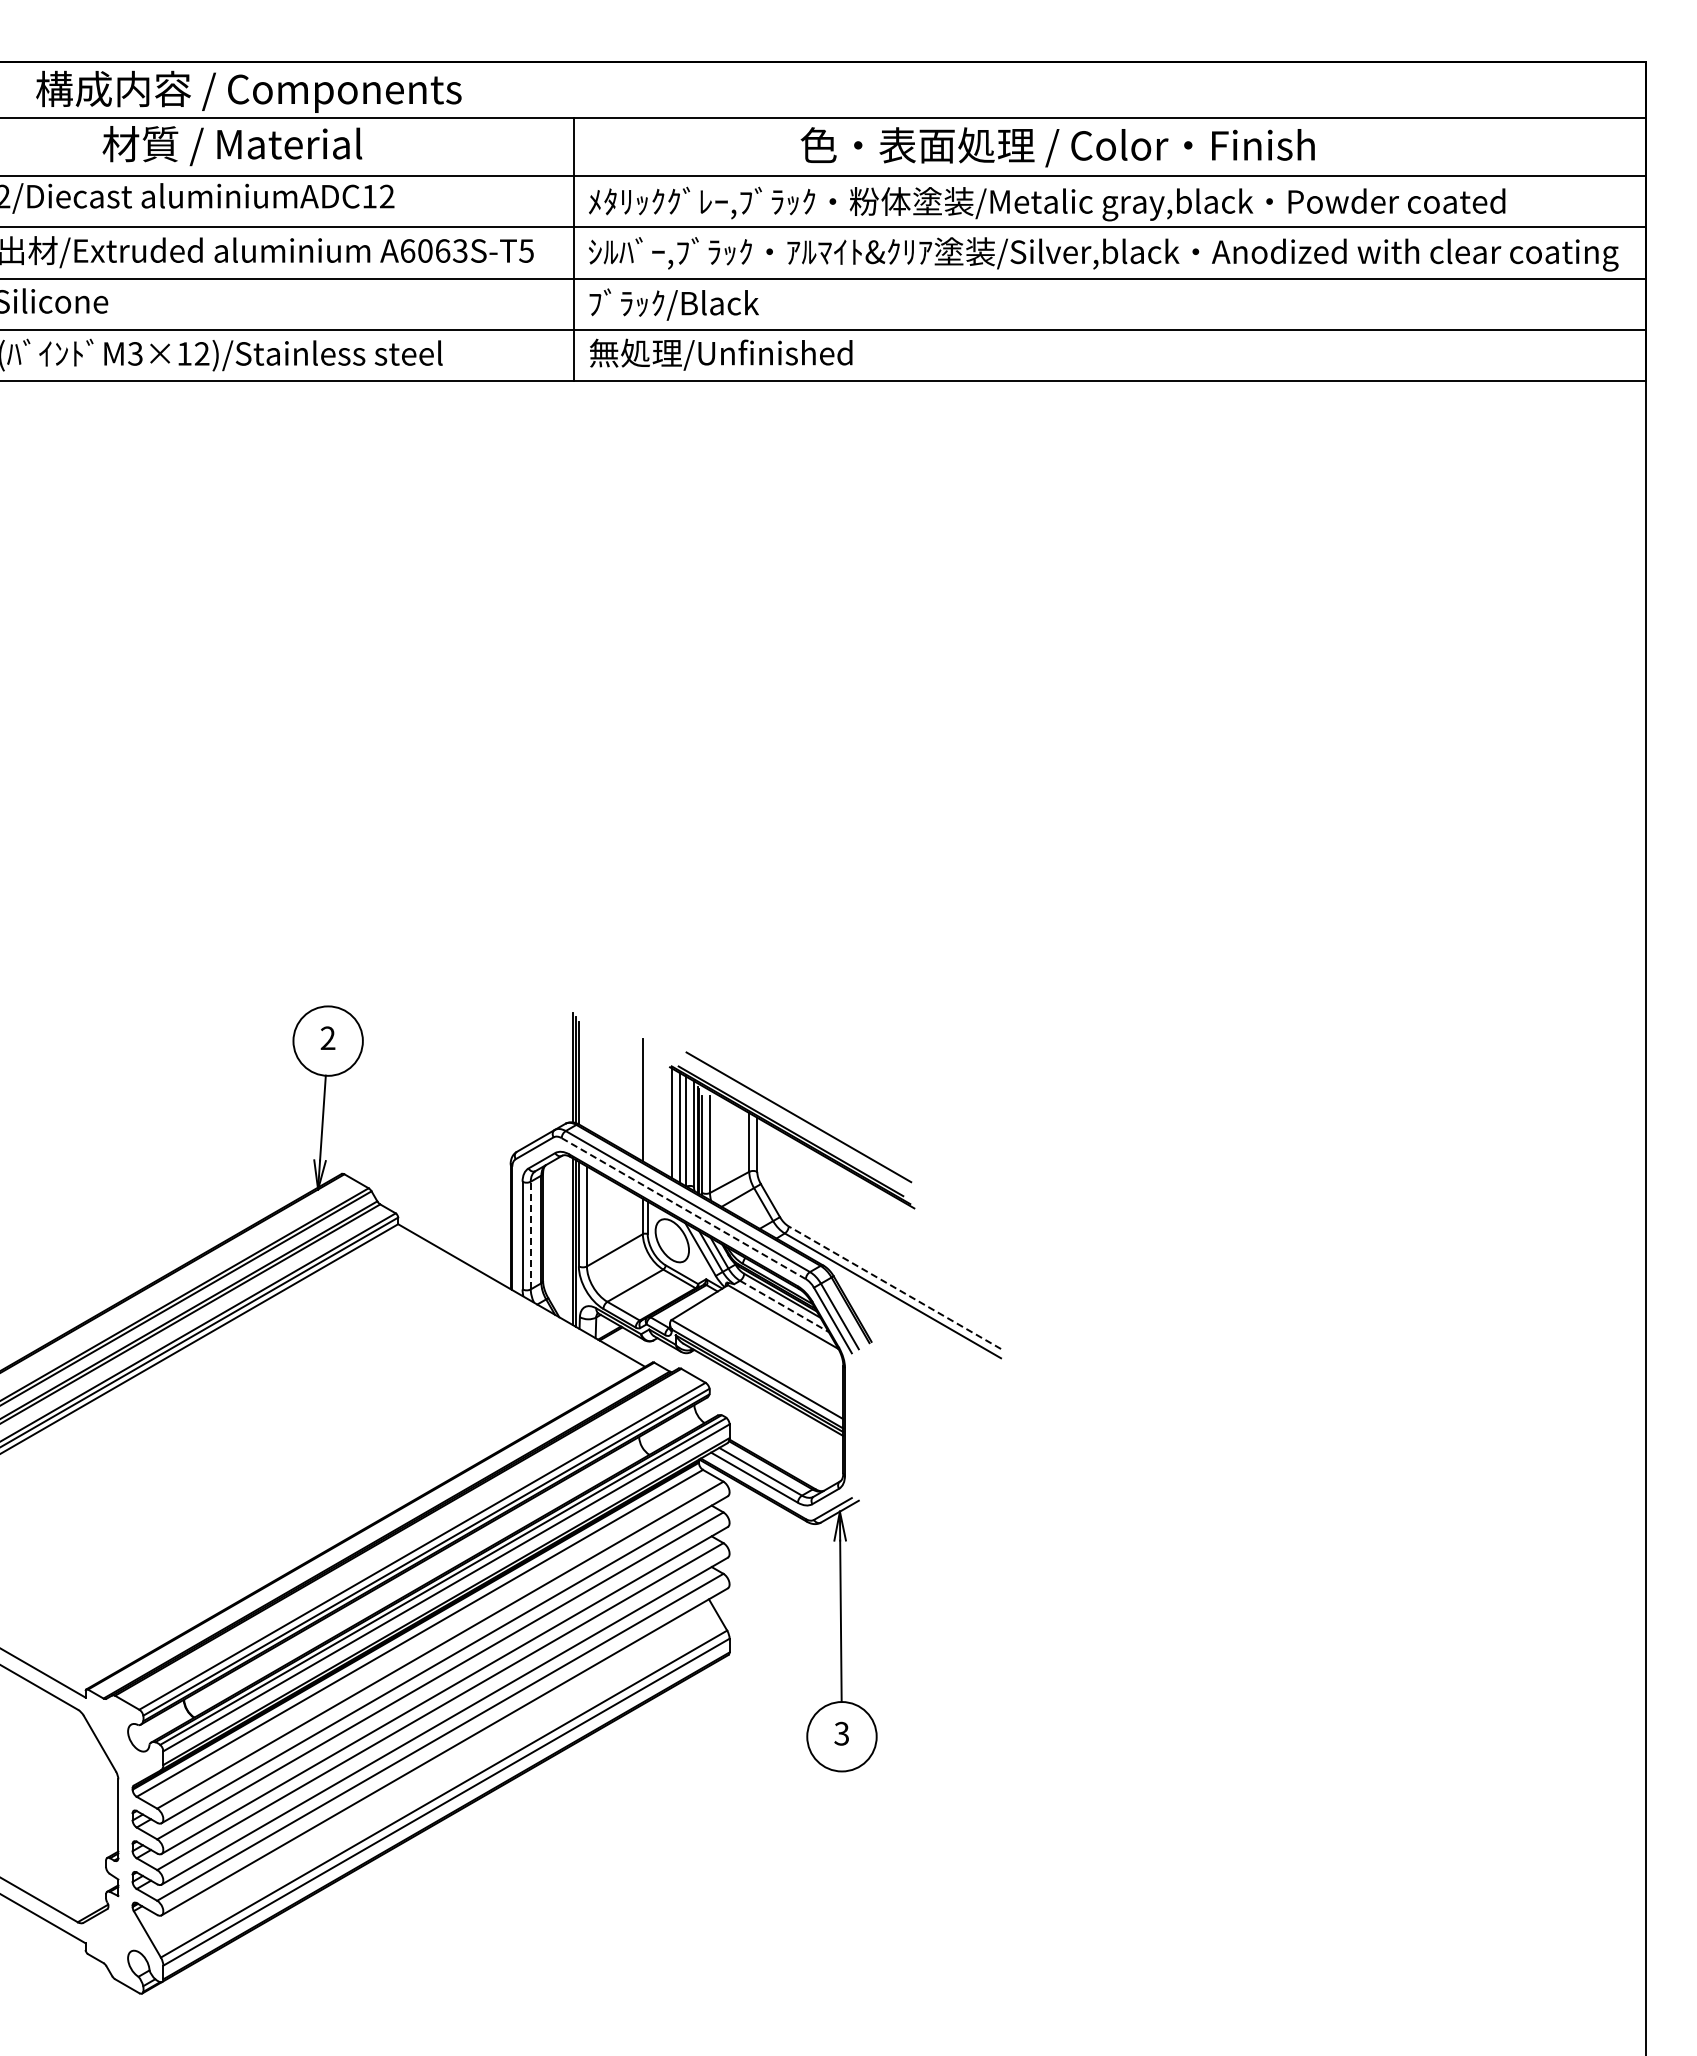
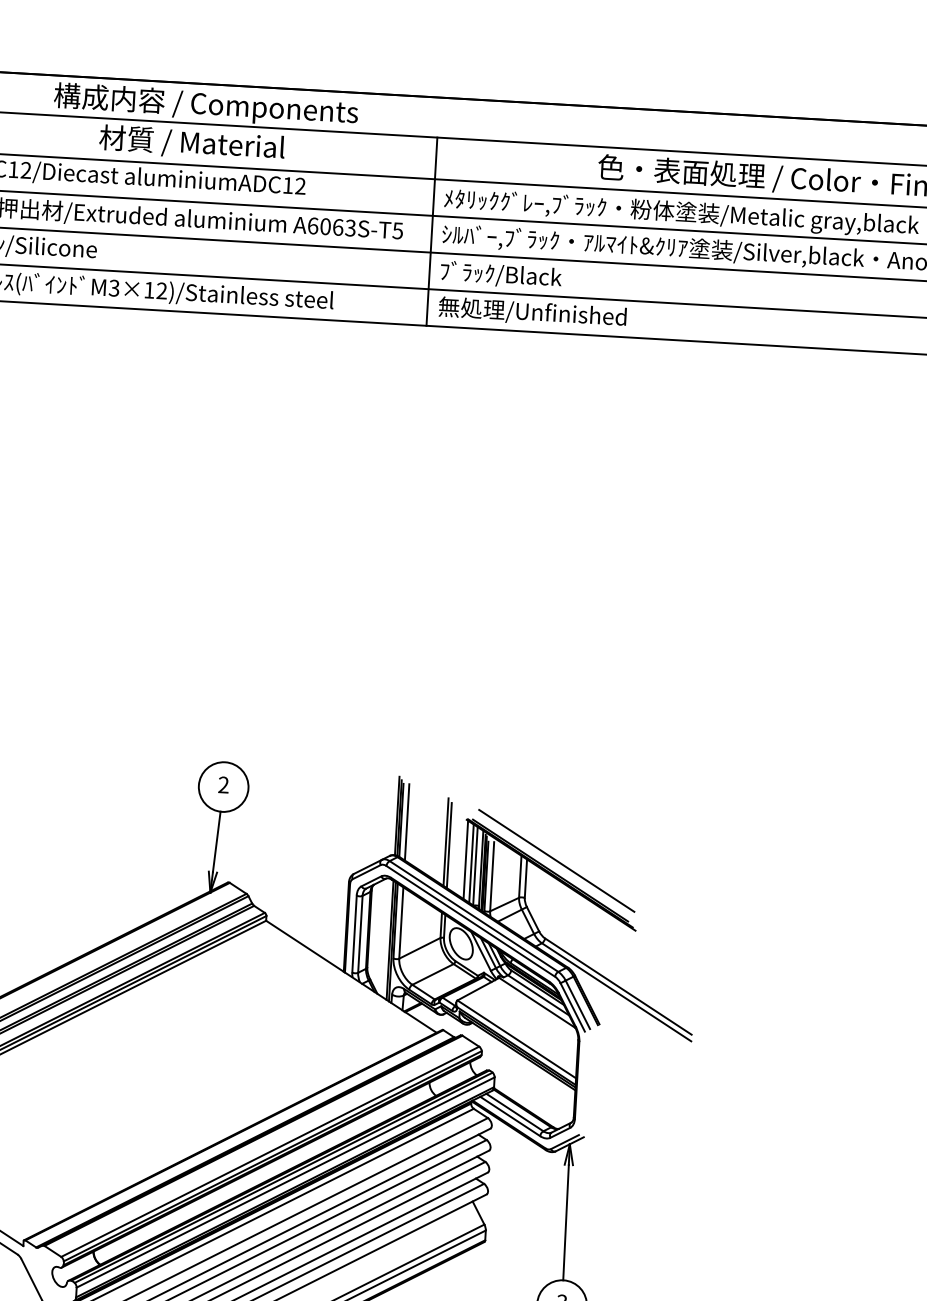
line: (586, 1075) -> (406, 822), added
line: (647, 1104) -> (449, 845), added
line: (683, 1208) -> (470, 921), dashed -> solid
line: (530, 1235) -> (360, 934), dashed -> solid
line: (894, 1287) -> (618, 986), dashed -> solid
line: (784, 1306) -> (538, 995), dashed -> solid

